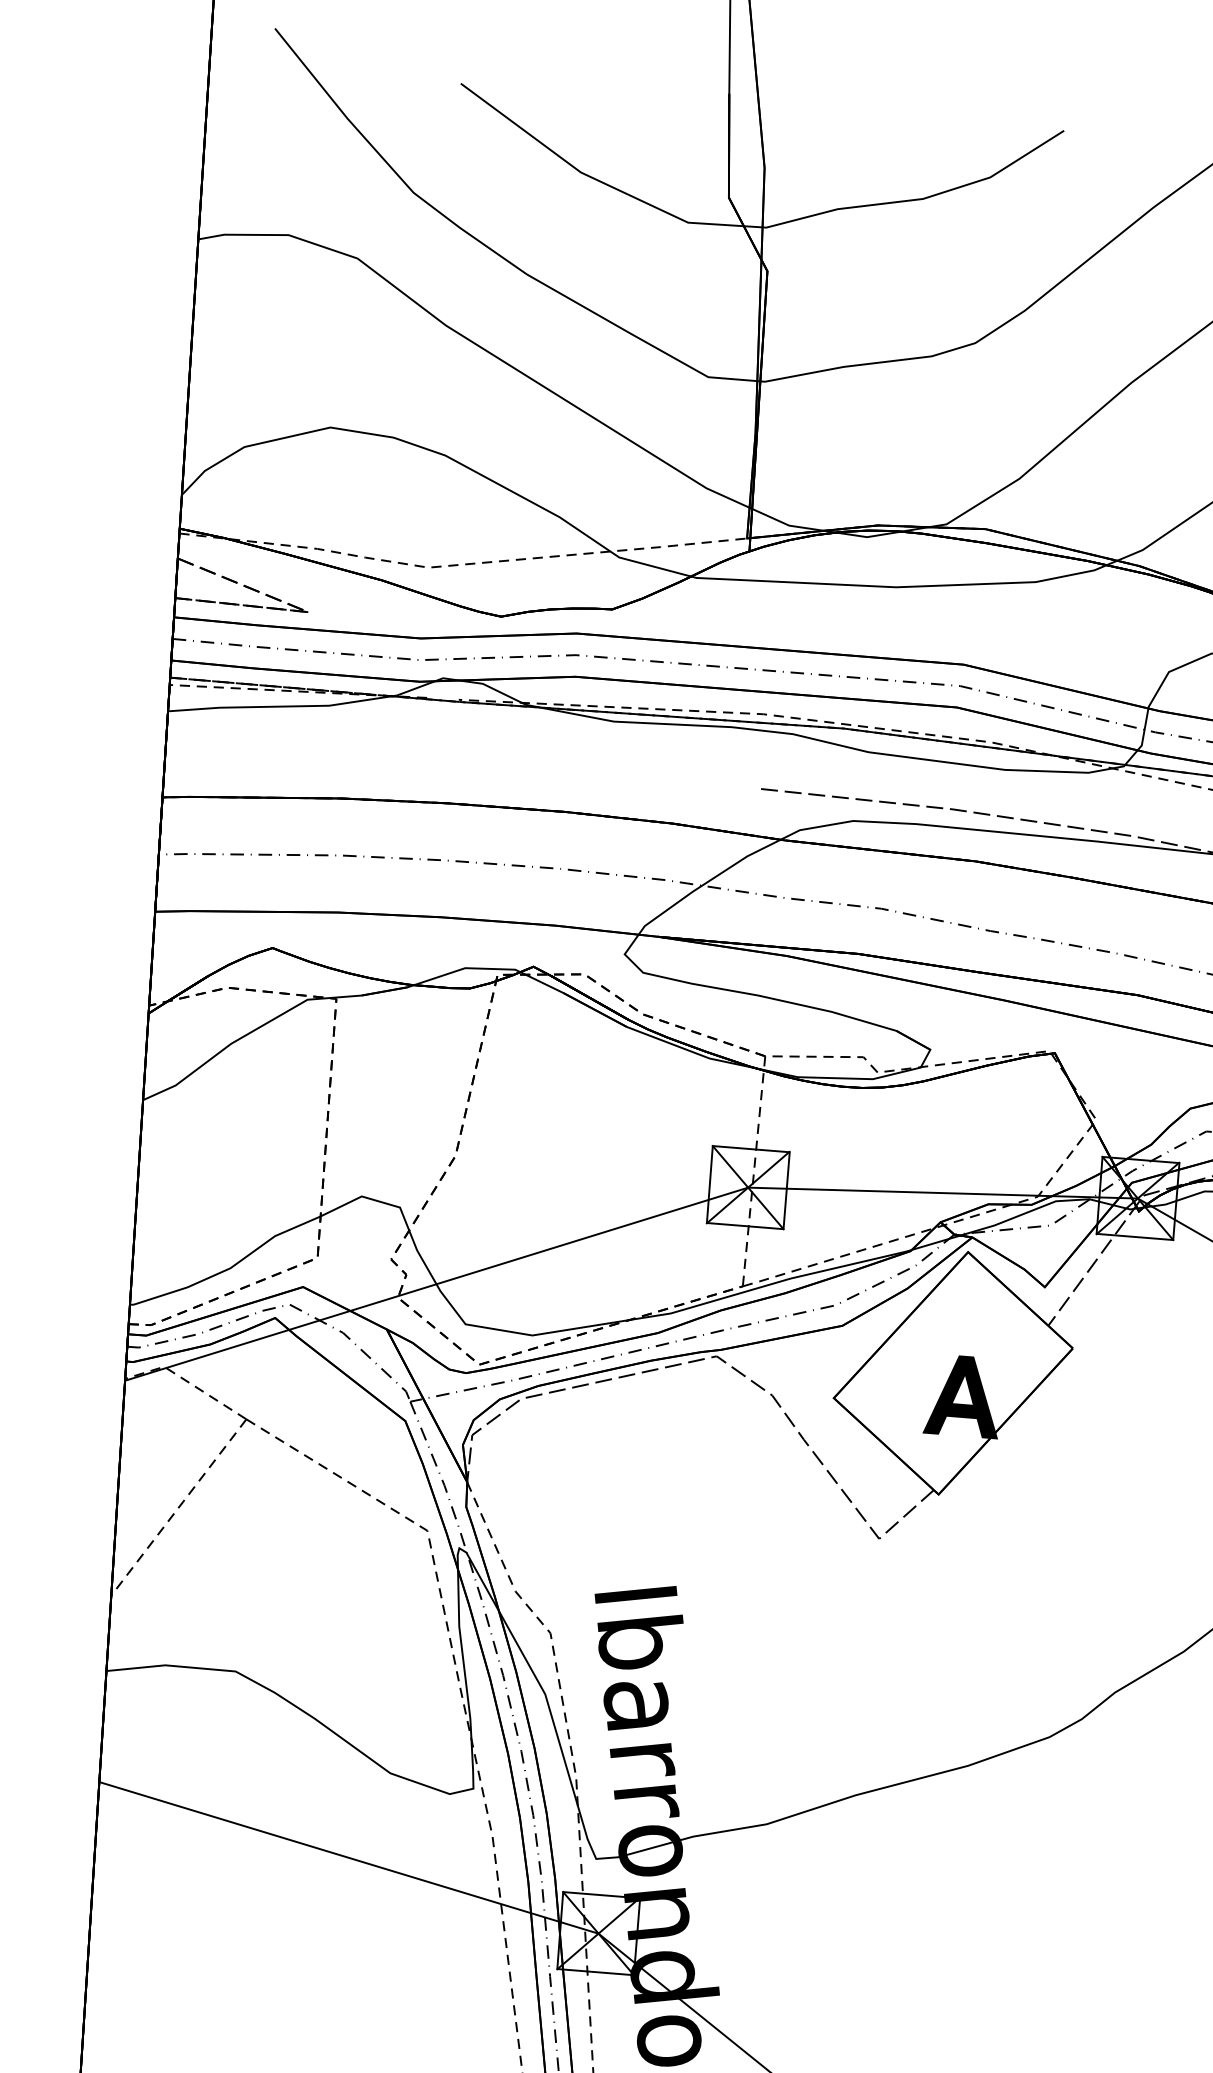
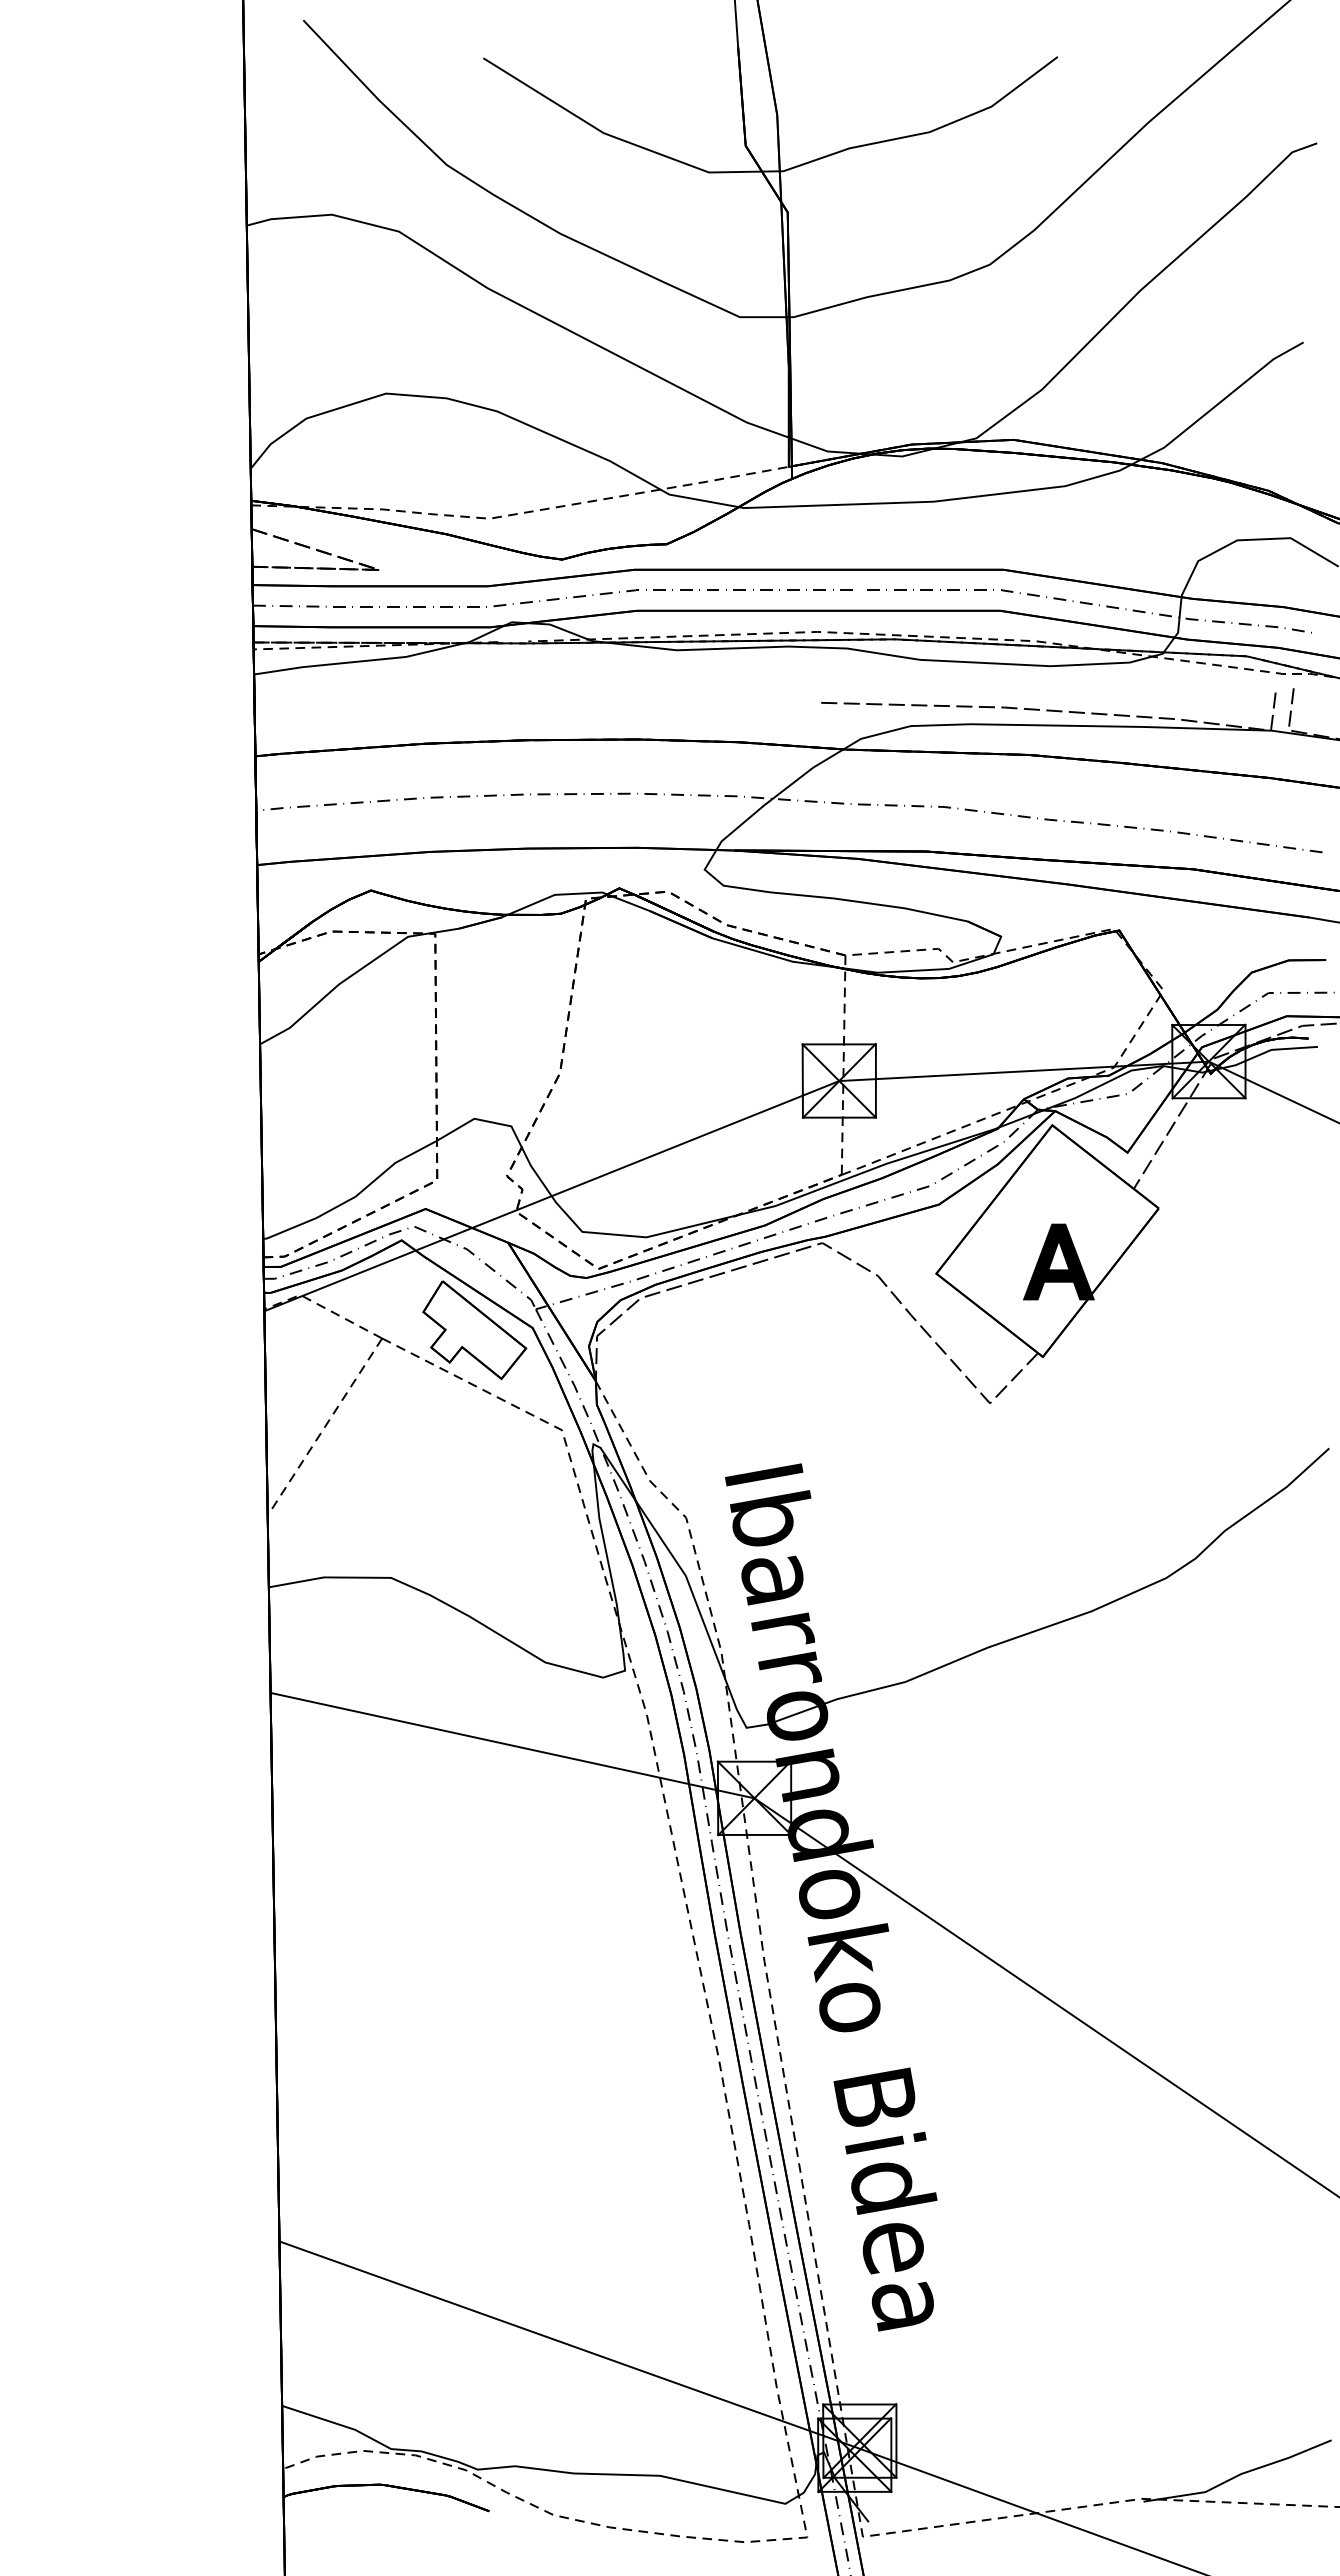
part: (344, 1418) -> (474, 1330), added

